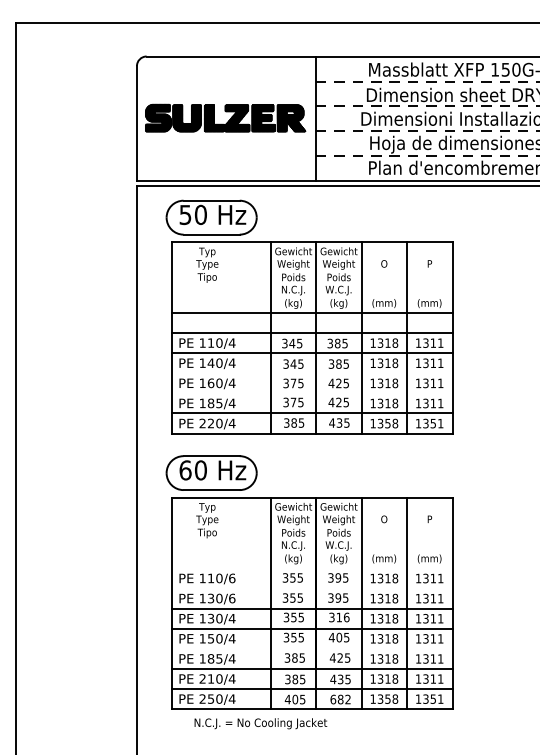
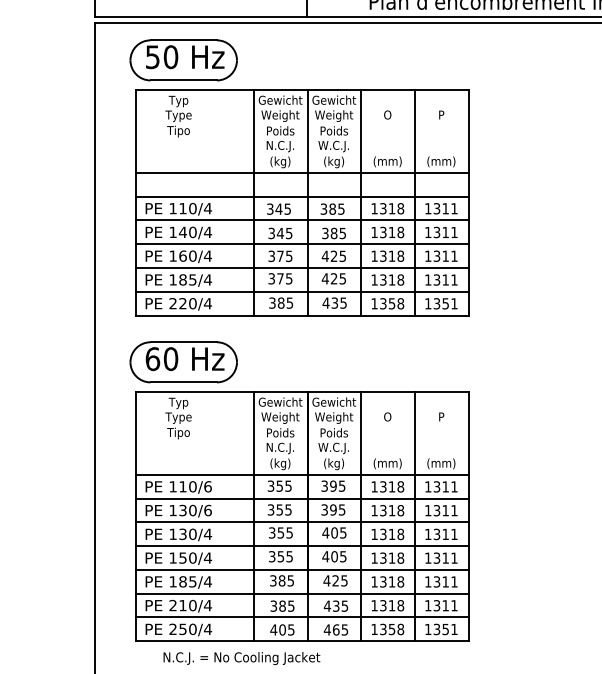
line: (311, 373) -> (301, 244), added
line: (311, 393) -> (301, 268), added
line: (311, 568) -> (301, 475), added
line: (311, 588) -> (301, 498), added
text: (338, 617) -> (333, 532), 316 -> 405
line: (311, 648) -> (301, 569), added
text: (340, 699) -> (335, 629), 682 -> 465

